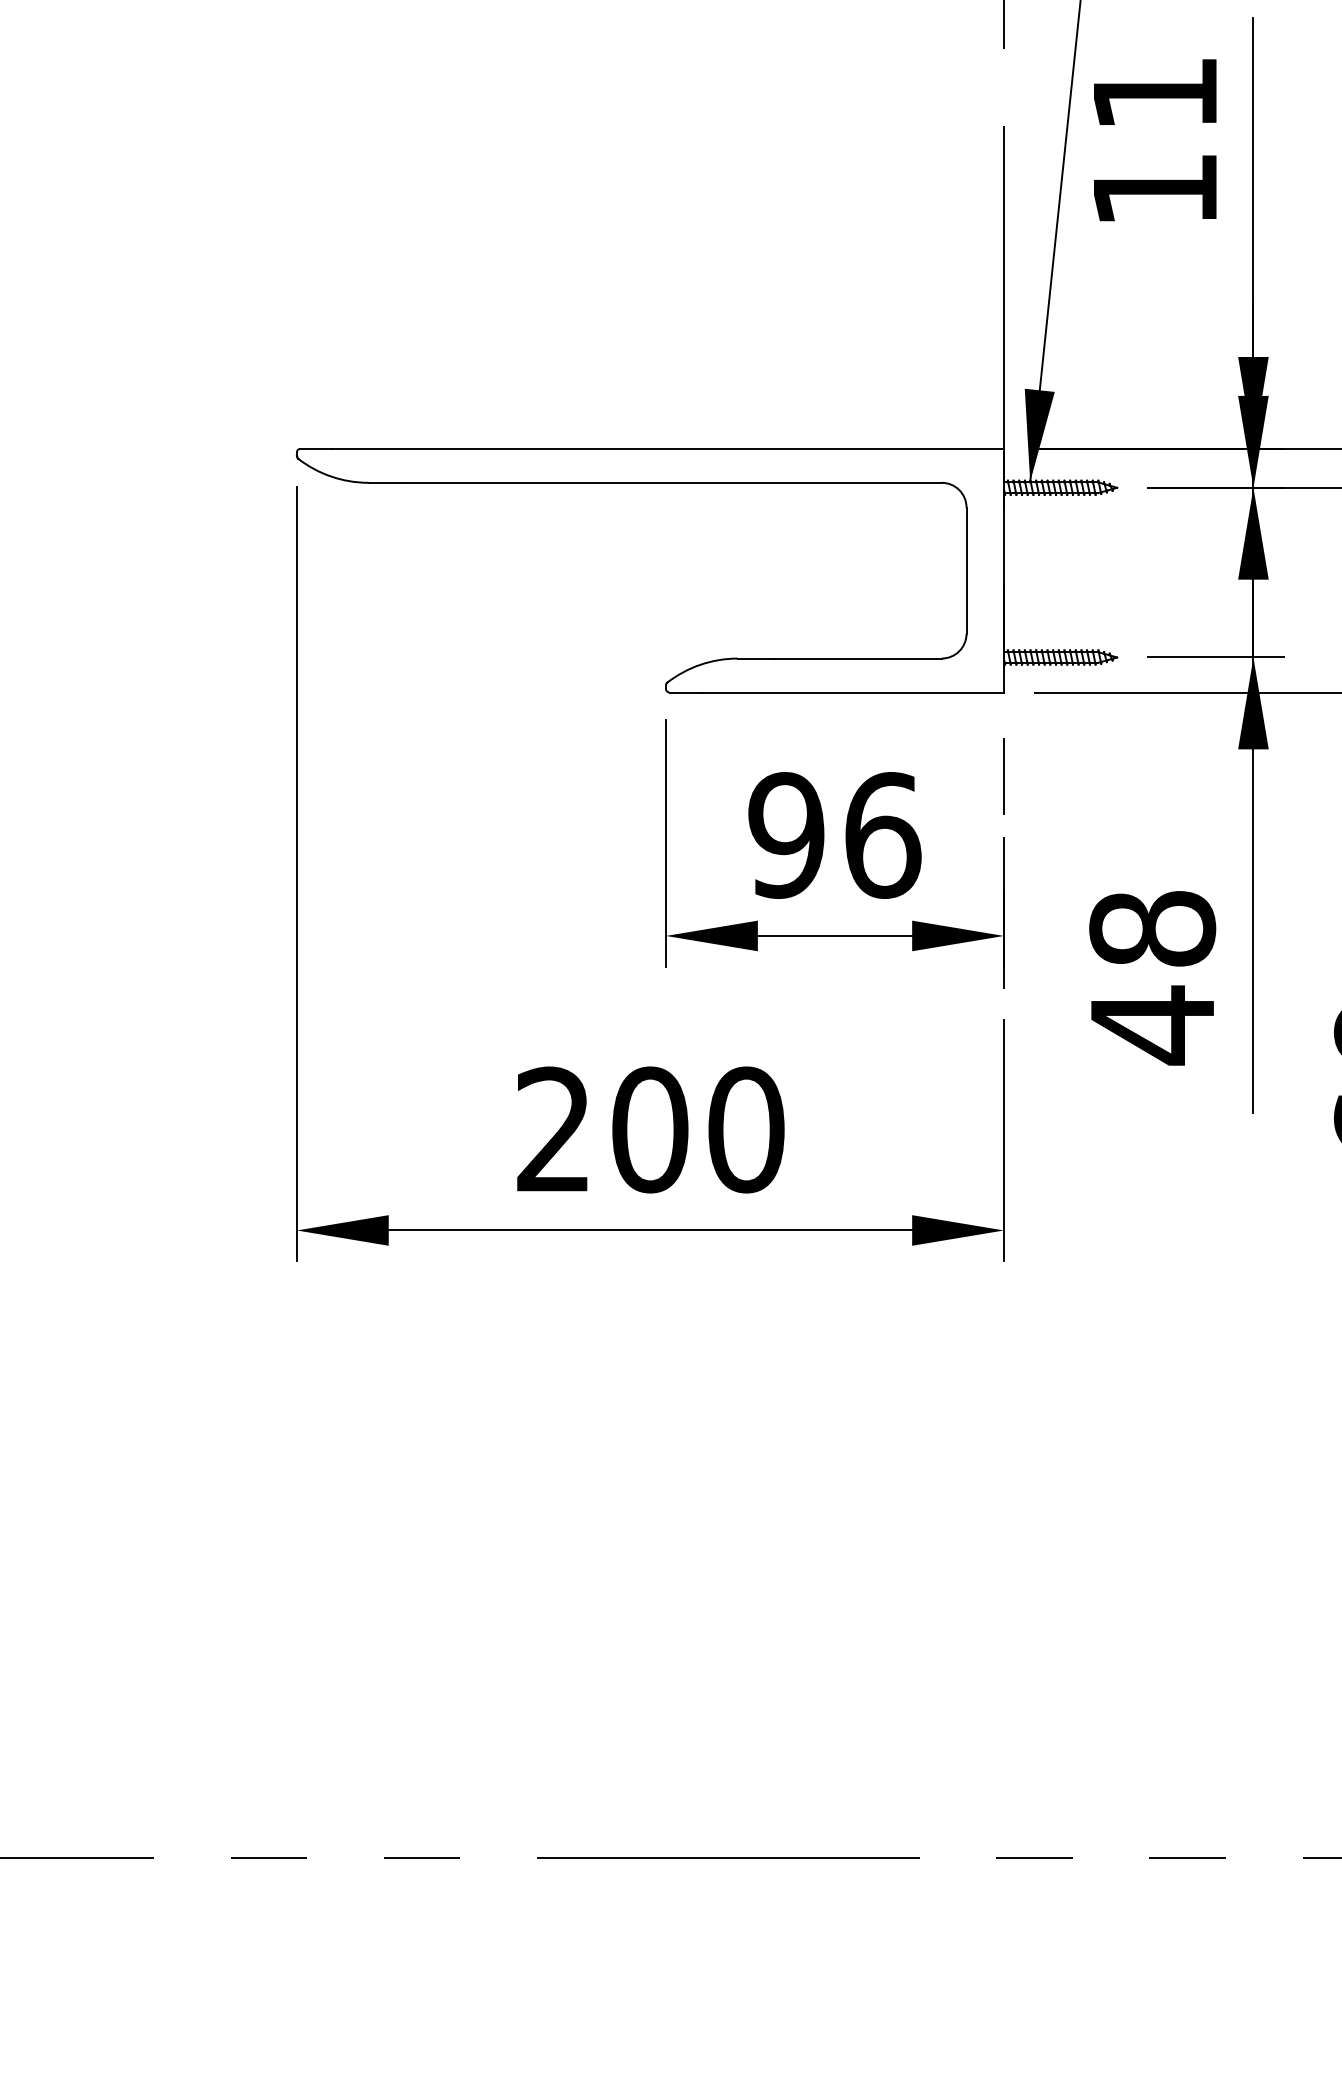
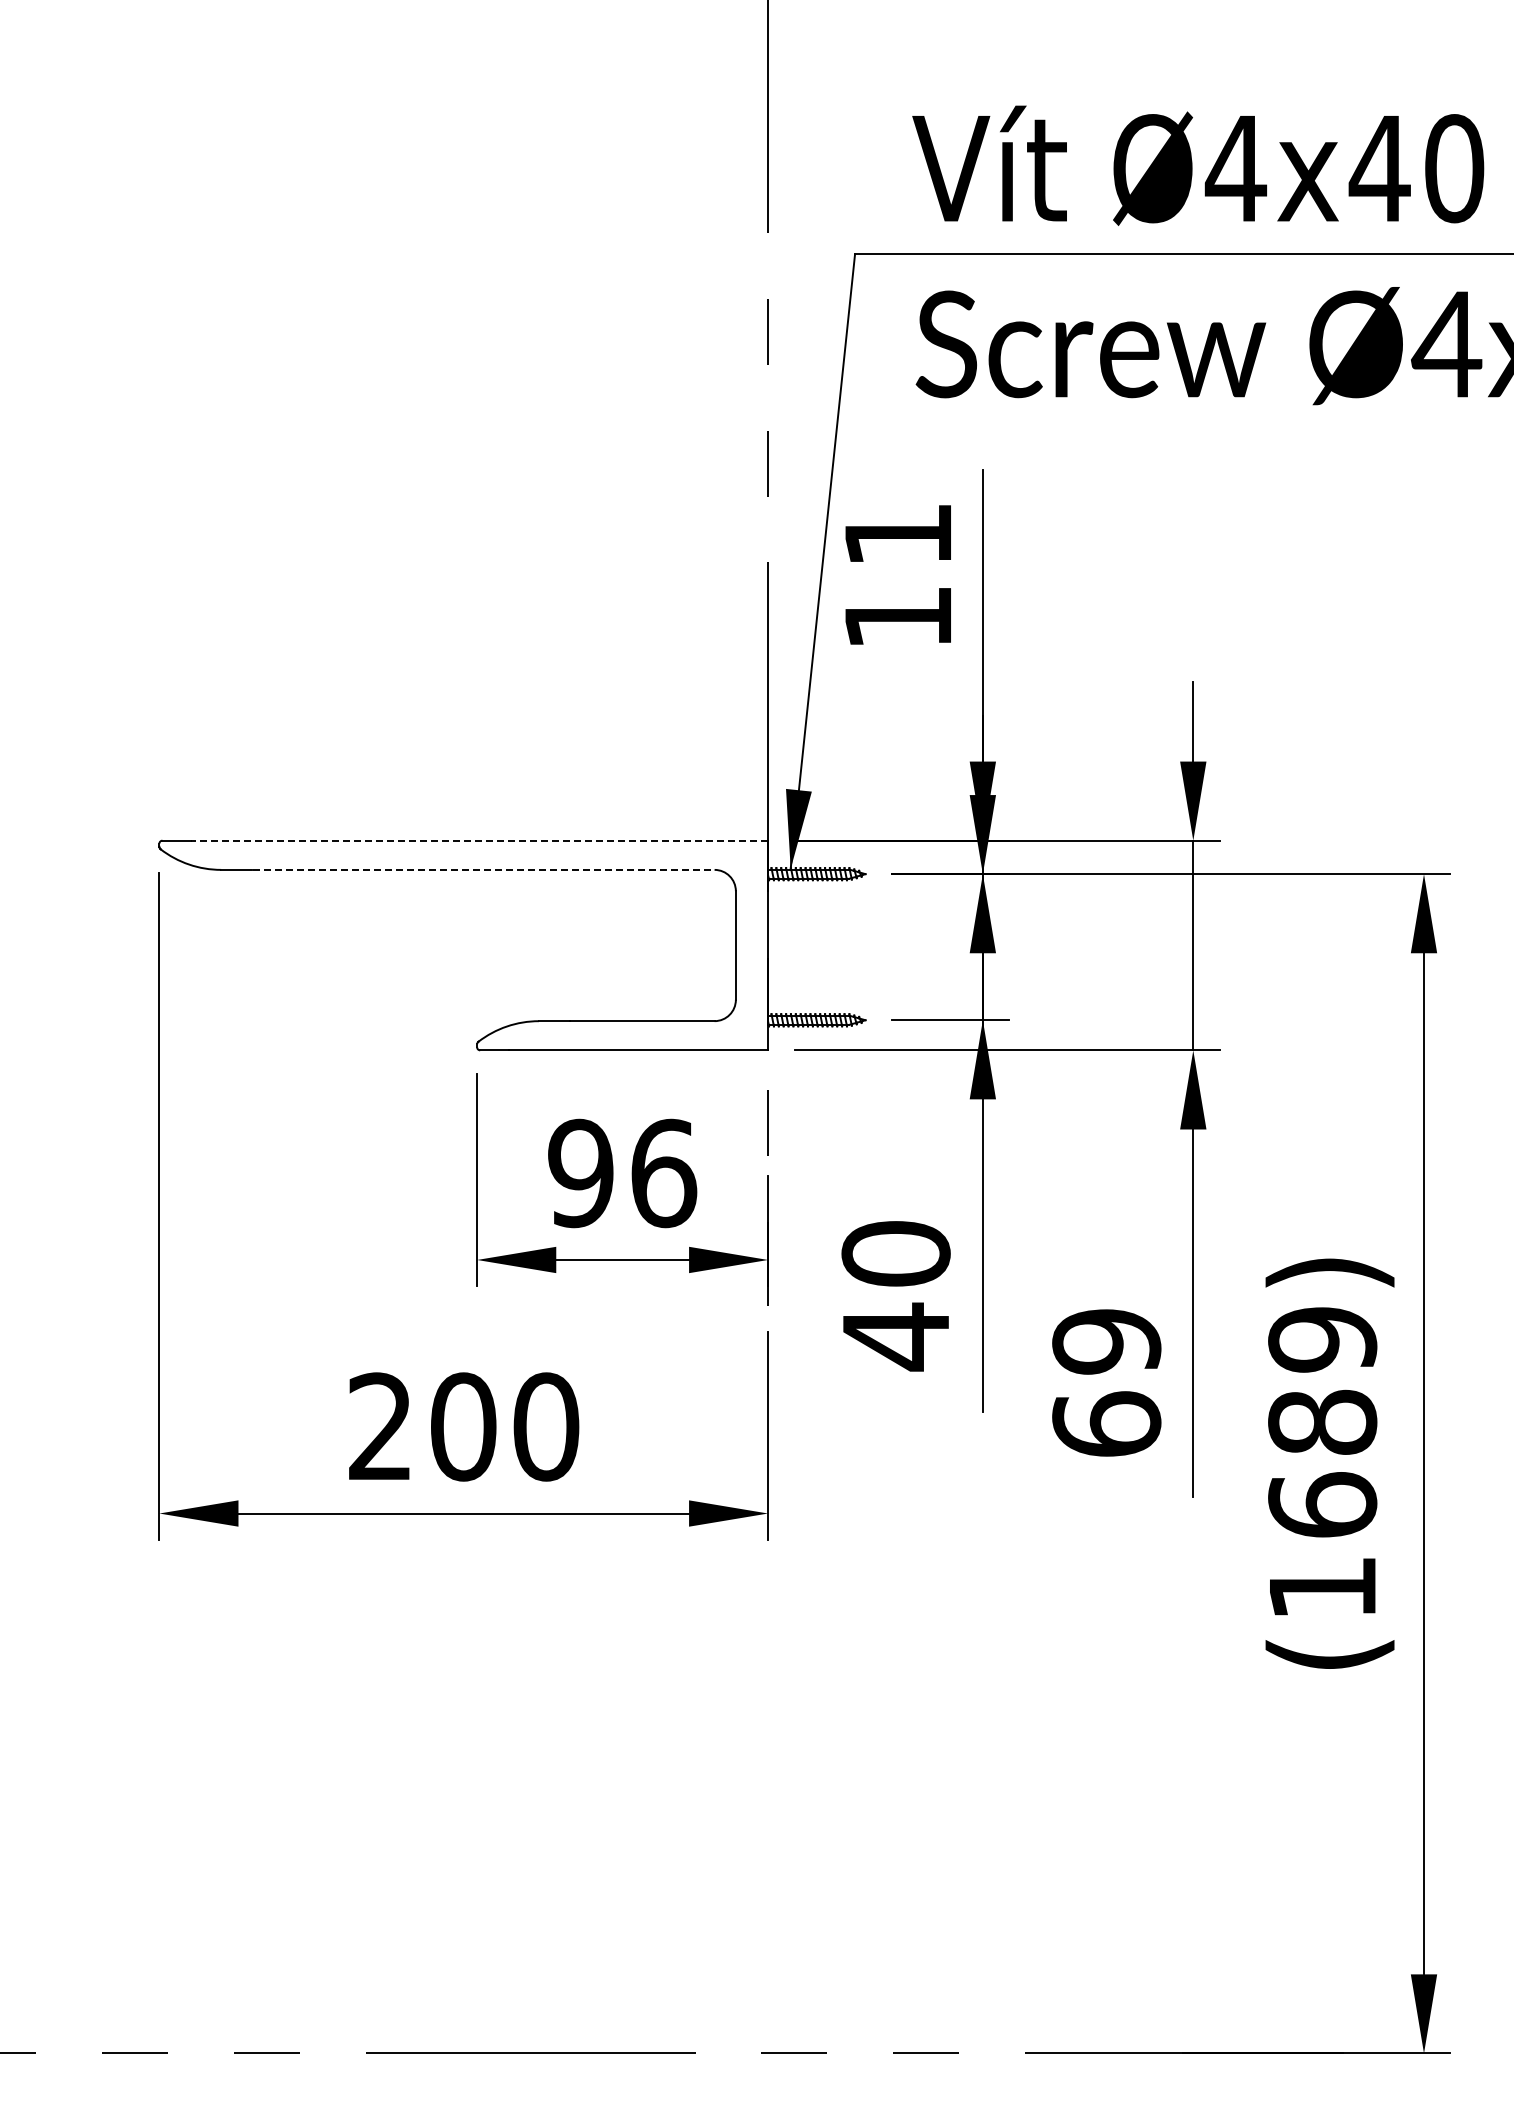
line: (668, 448) -> (479, 840), solid -> dashed
line: (674, 482) -> (484, 869), solid -> dashed
text: (1151, 928) -> (895, 1253), 48 -> 40

